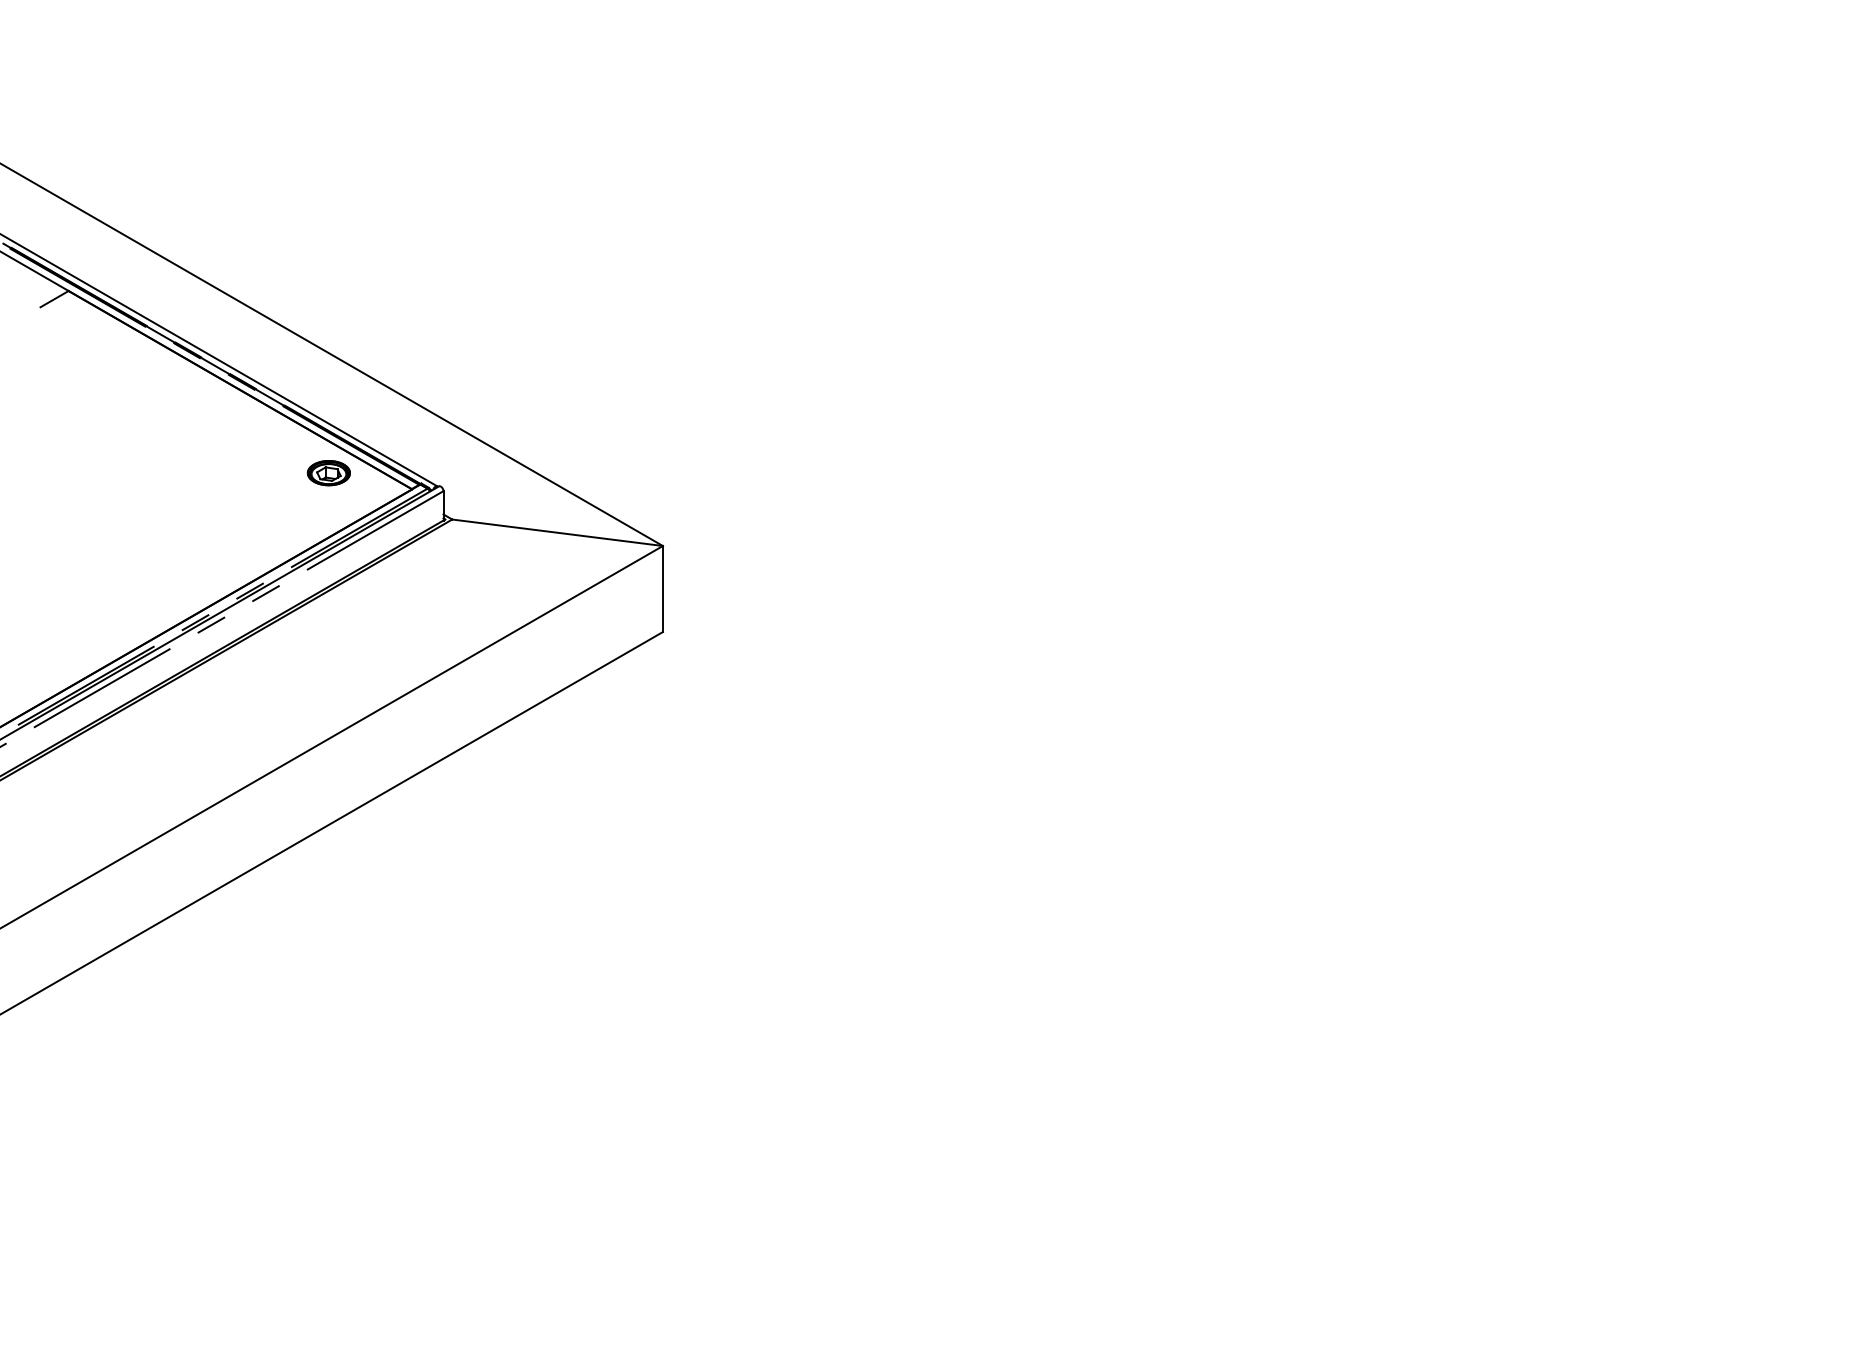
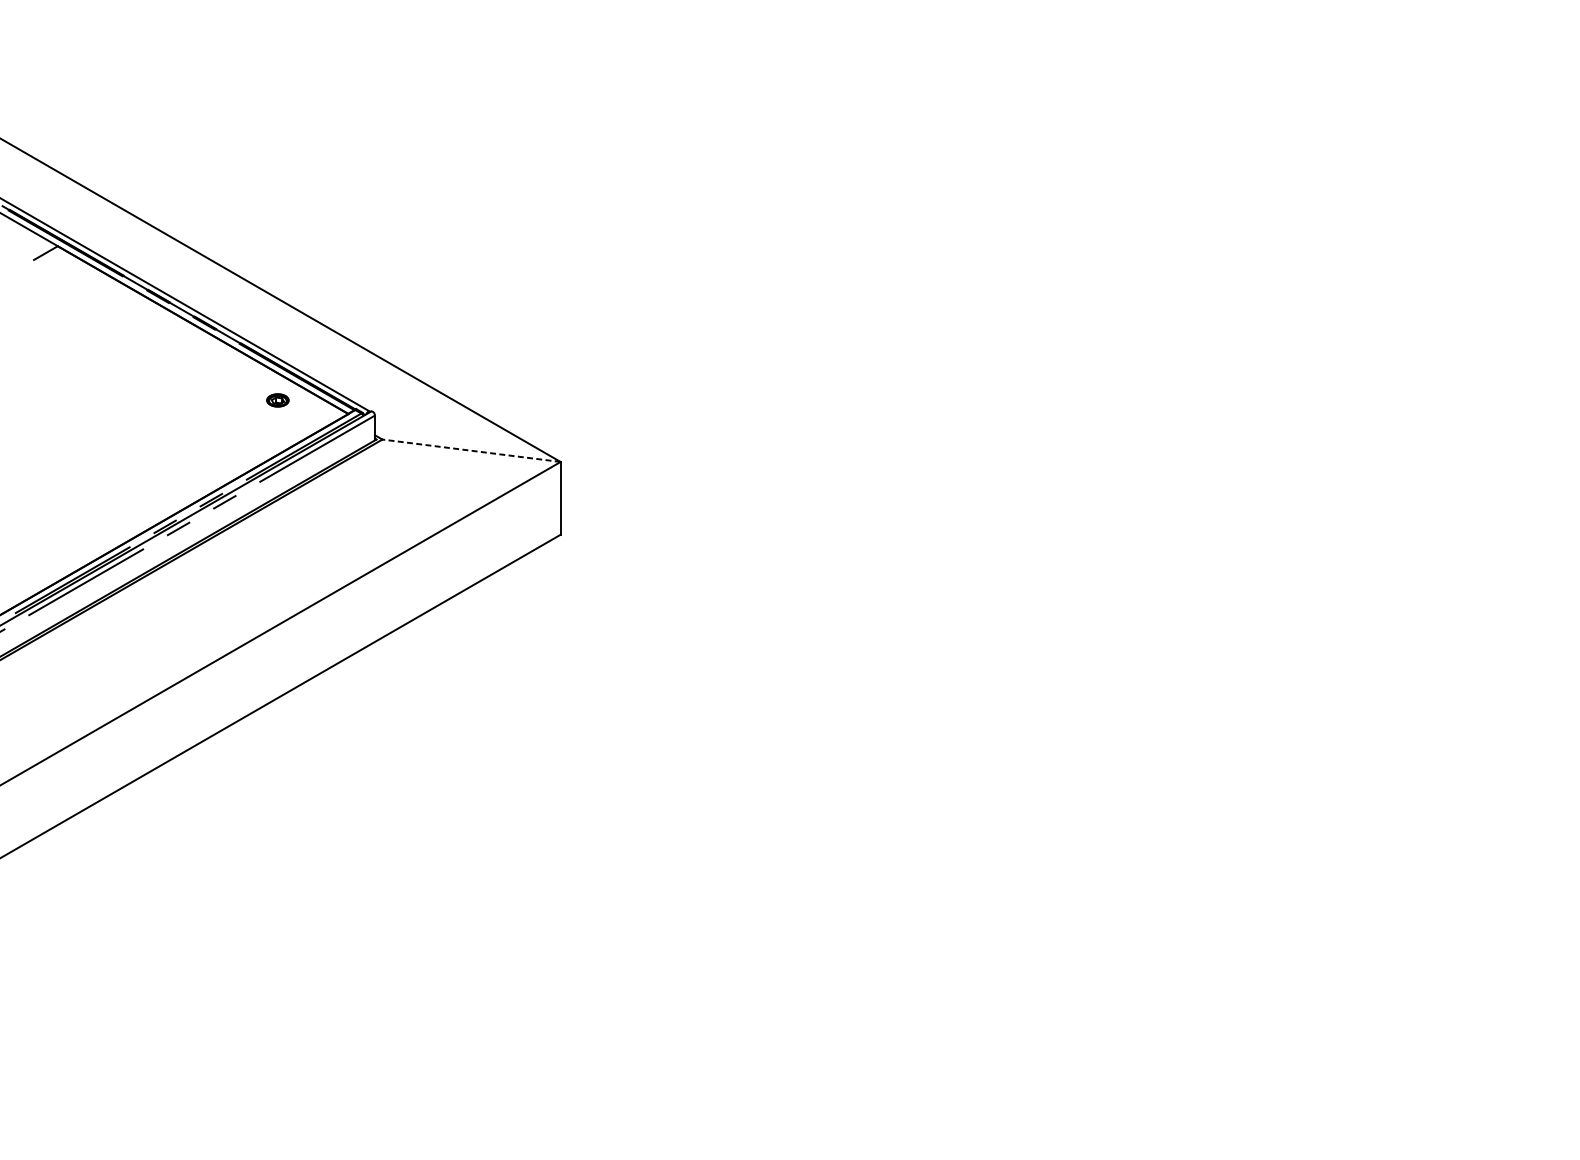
part: (328, 473) -> (277, 400), size x0.6
line: (557, 532) -> (471, 450), solid -> dashed

